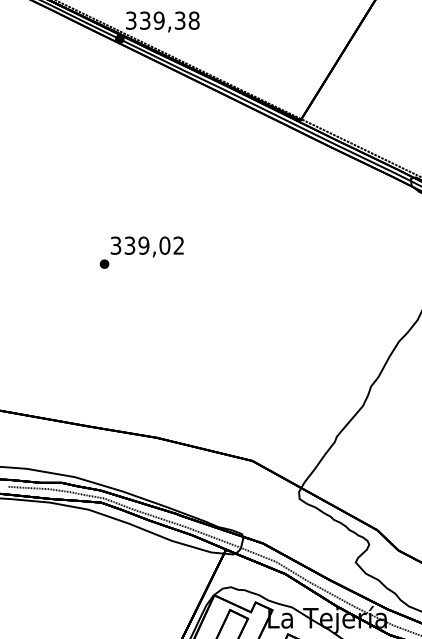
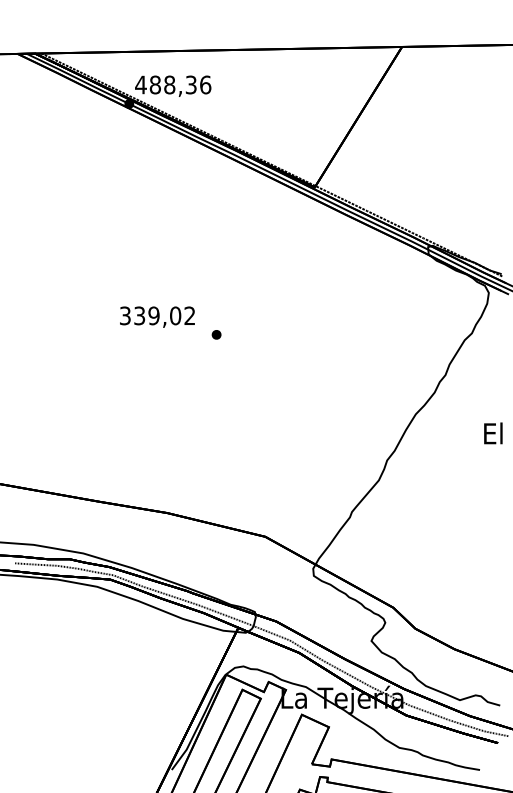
text: (162, 20) -> (173, 84), 339,38 -> 488,36
part: (104, 263) -> (216, 334), moved

